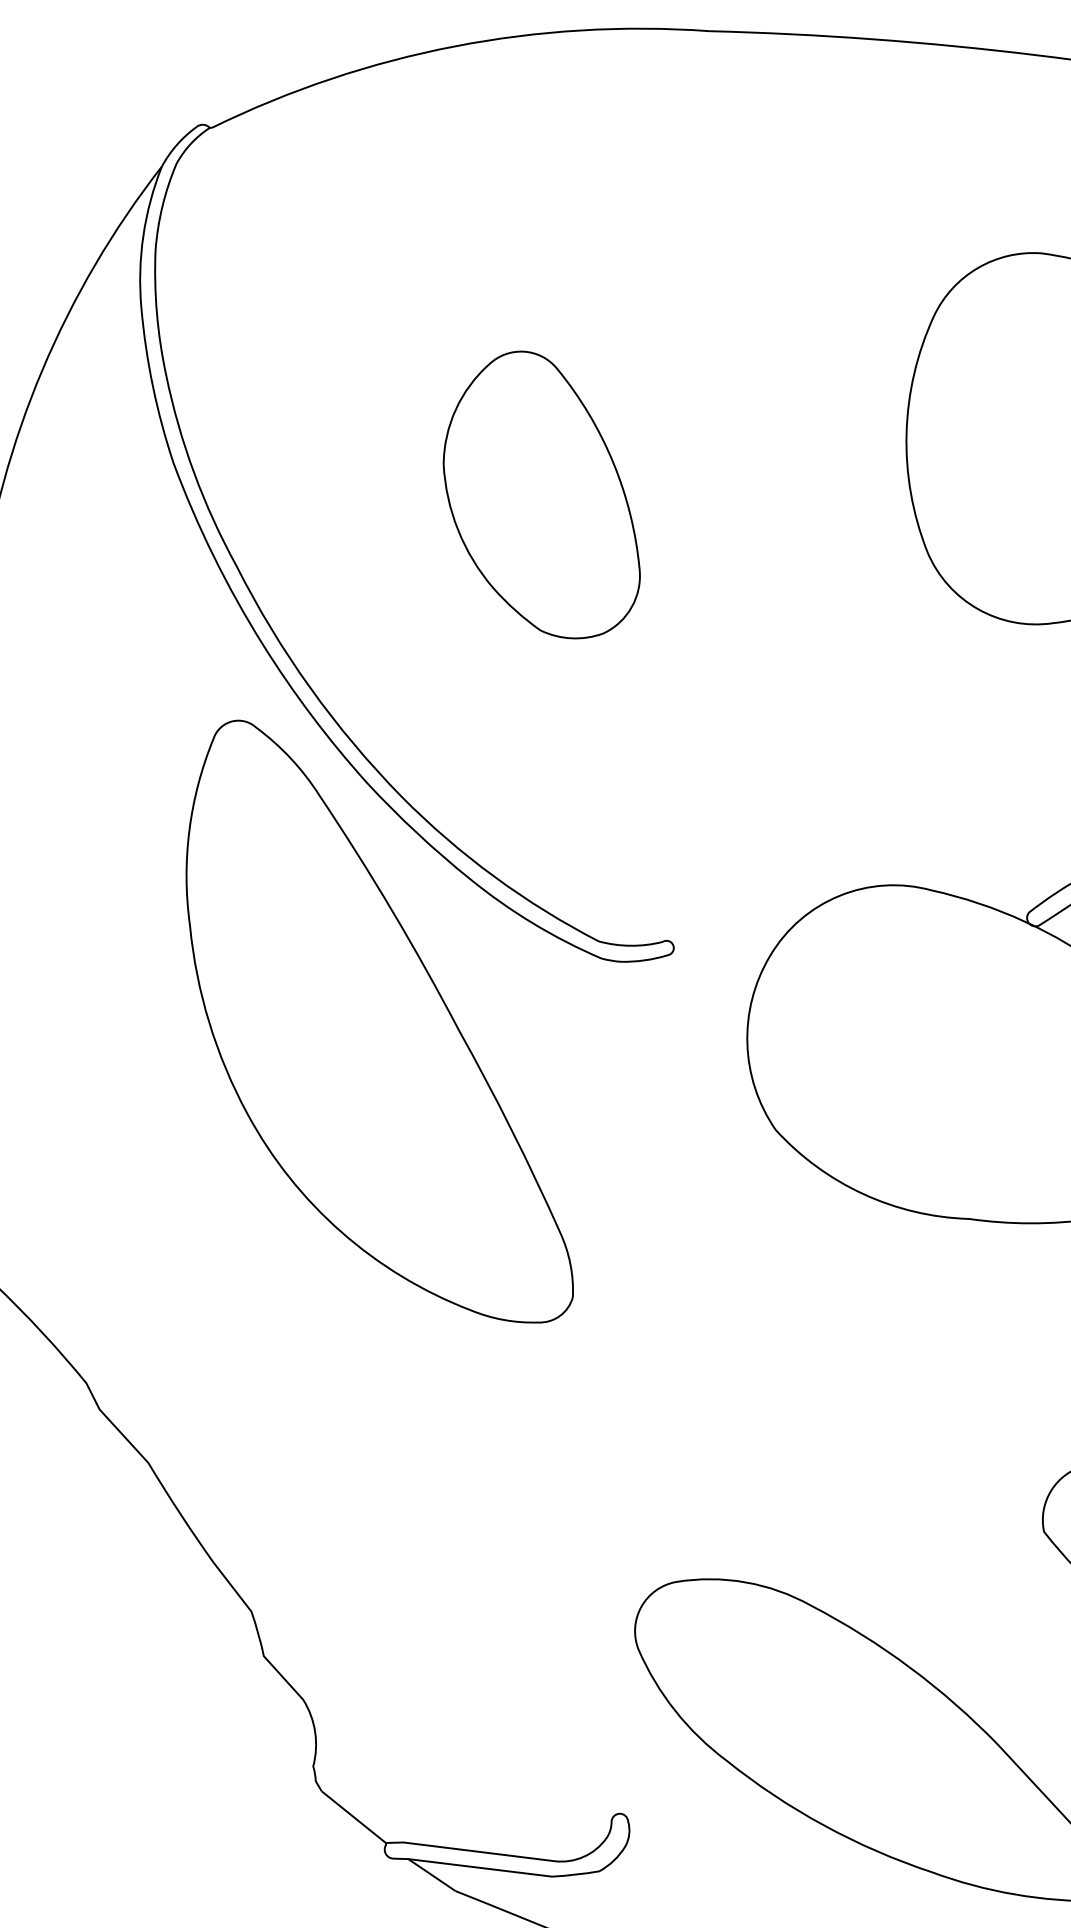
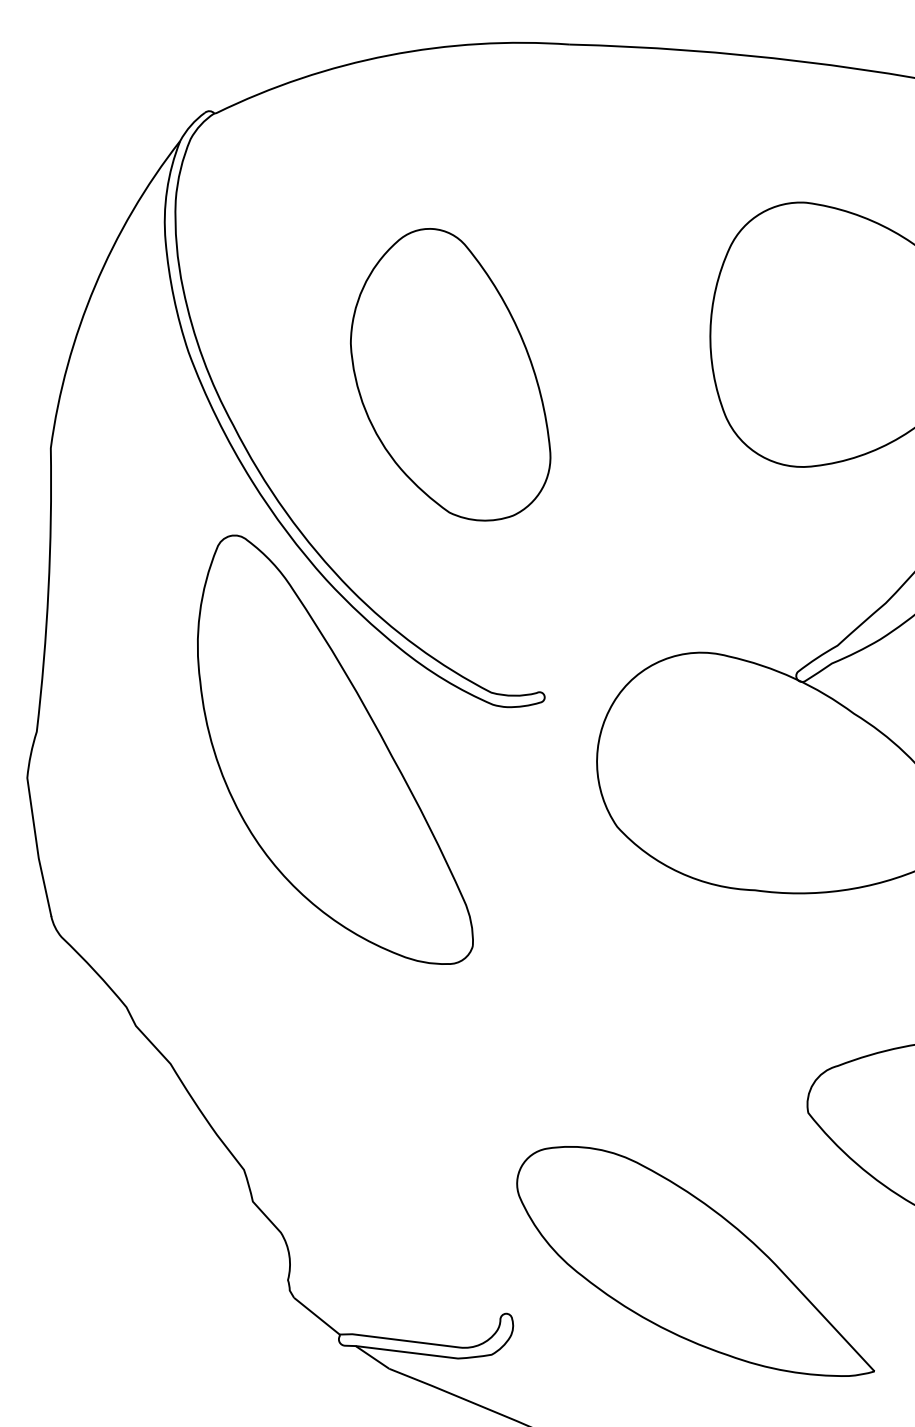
part: (541, 494) -> (450, 374), size x1.43

